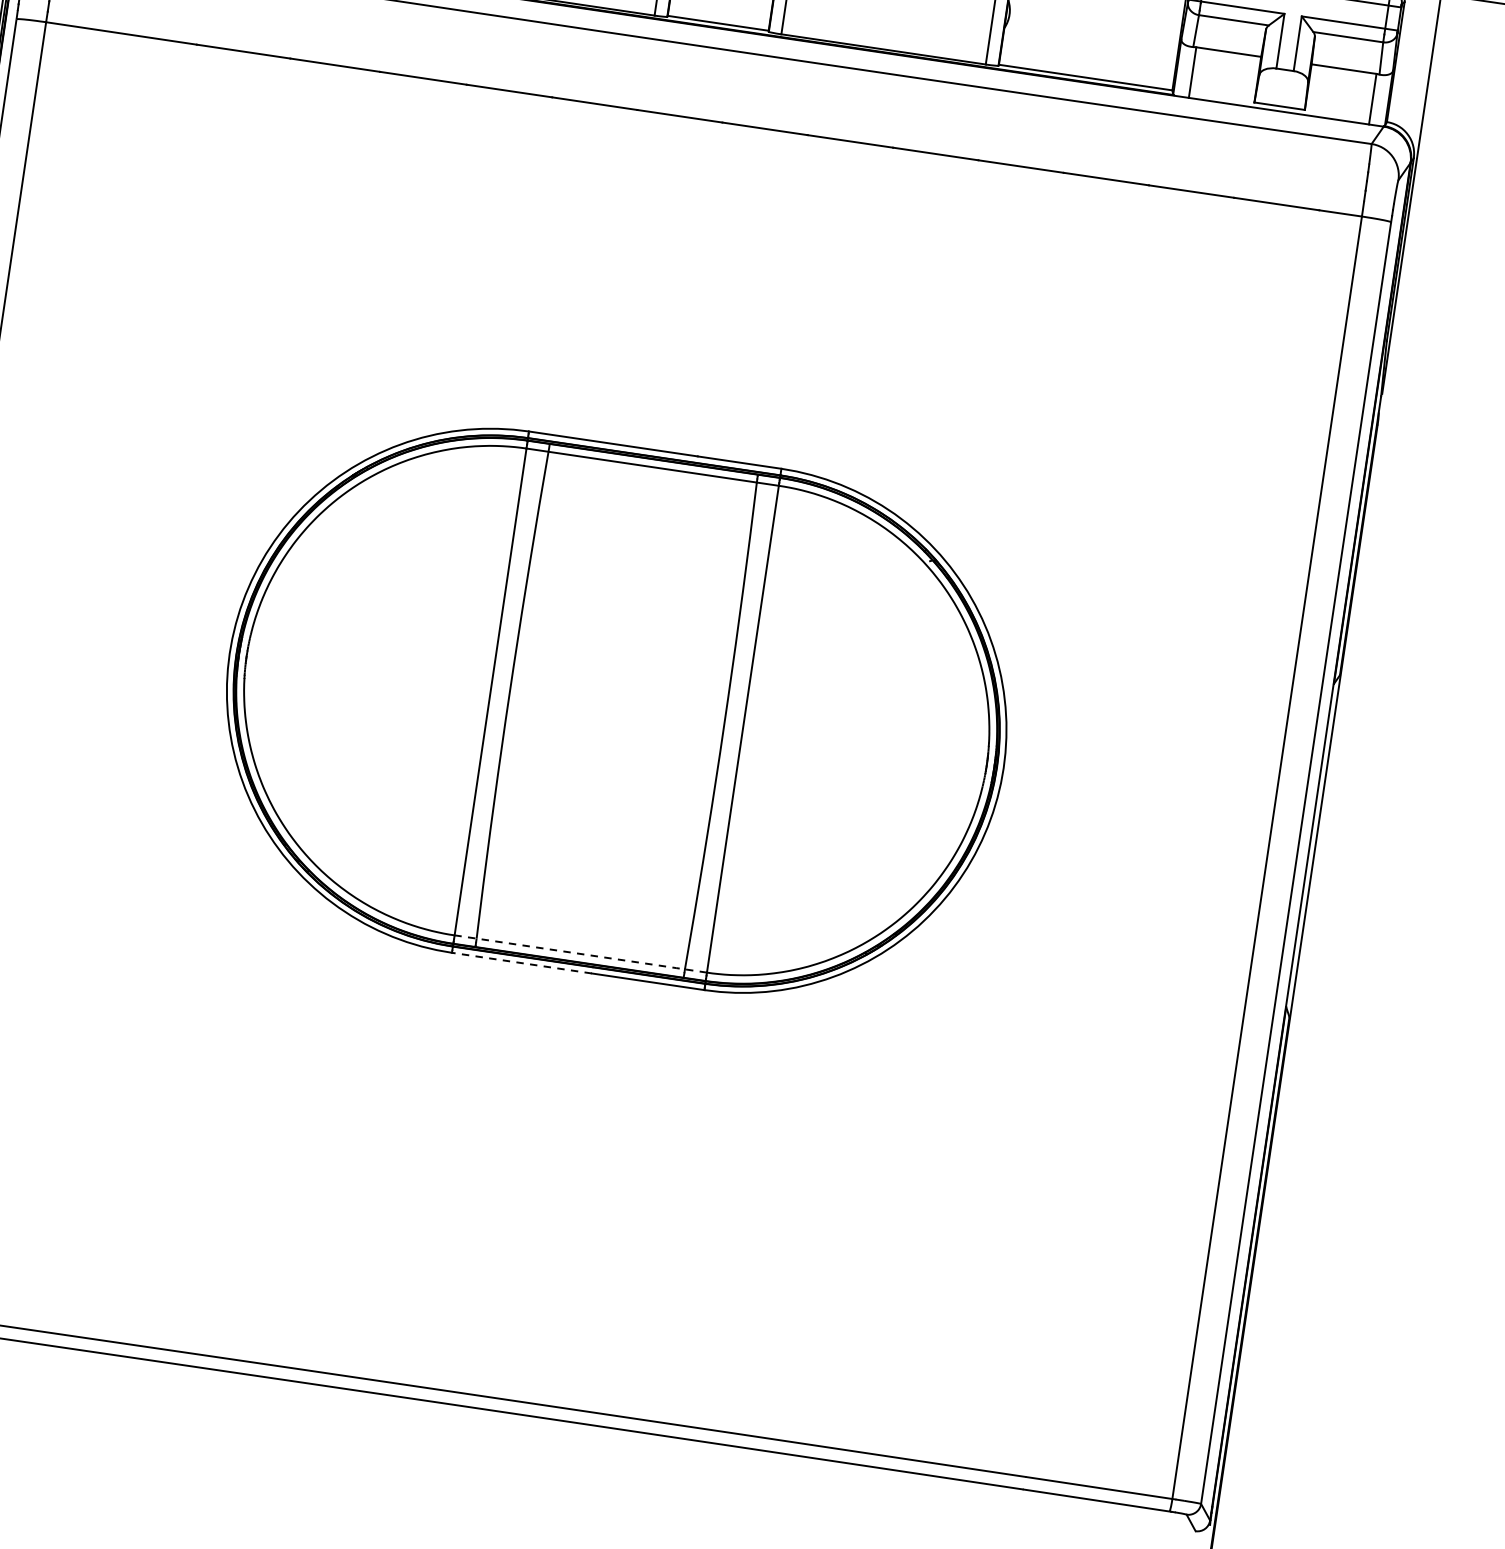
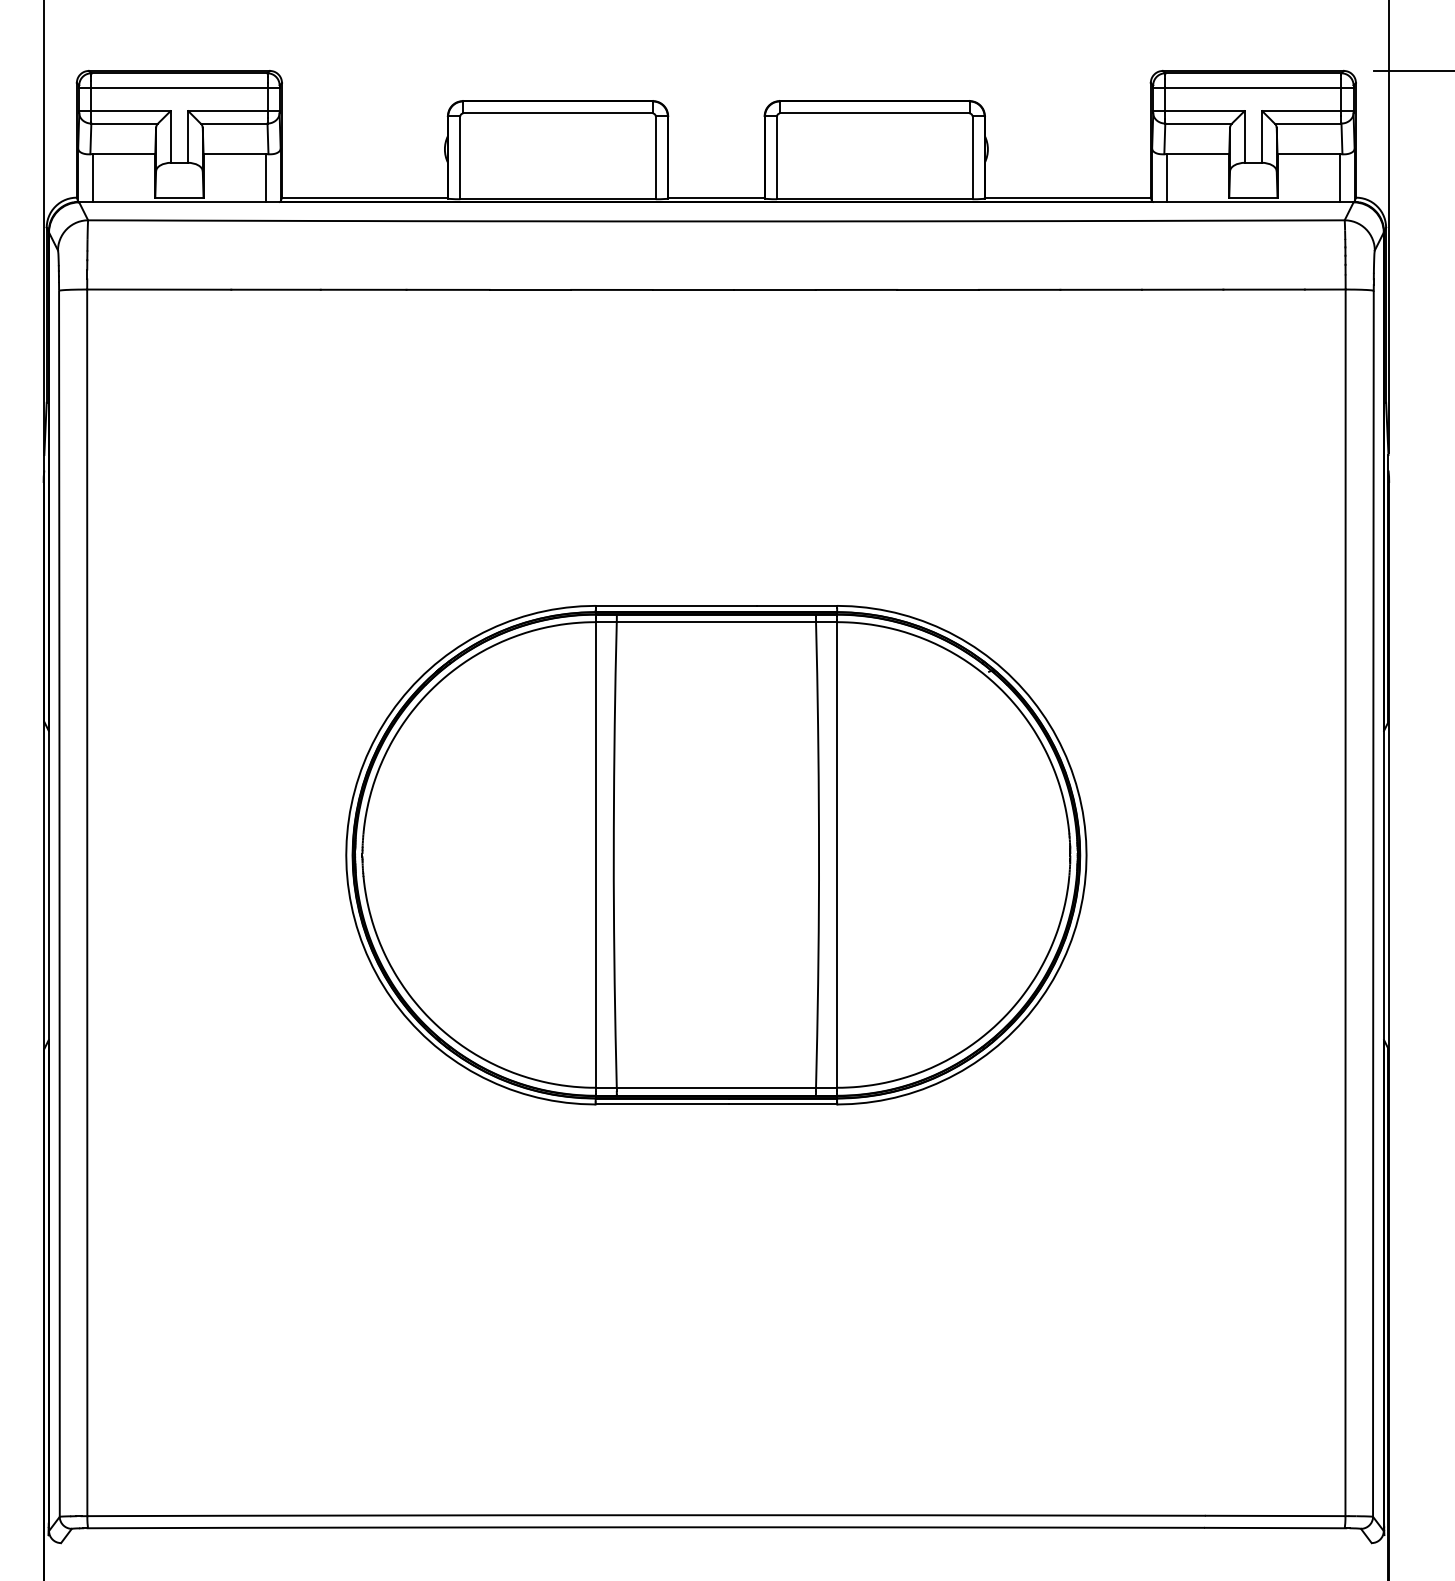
line: (580, 953) -> (716, 1087), dashed -> solid
line: (521, 963) -> (662, 1104), dashed -> solid

